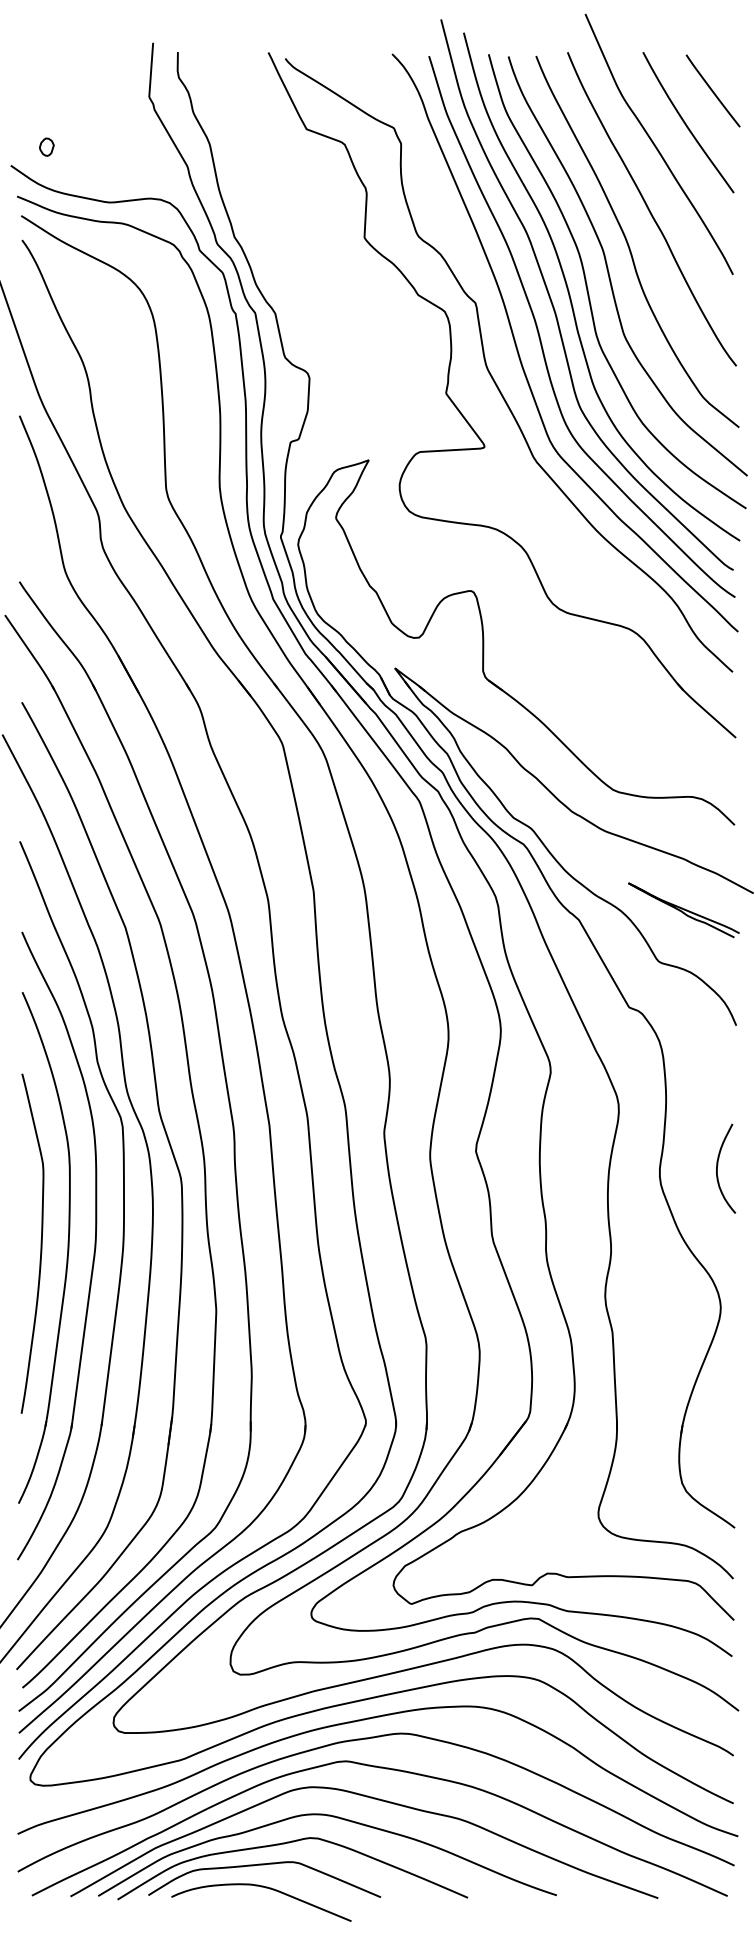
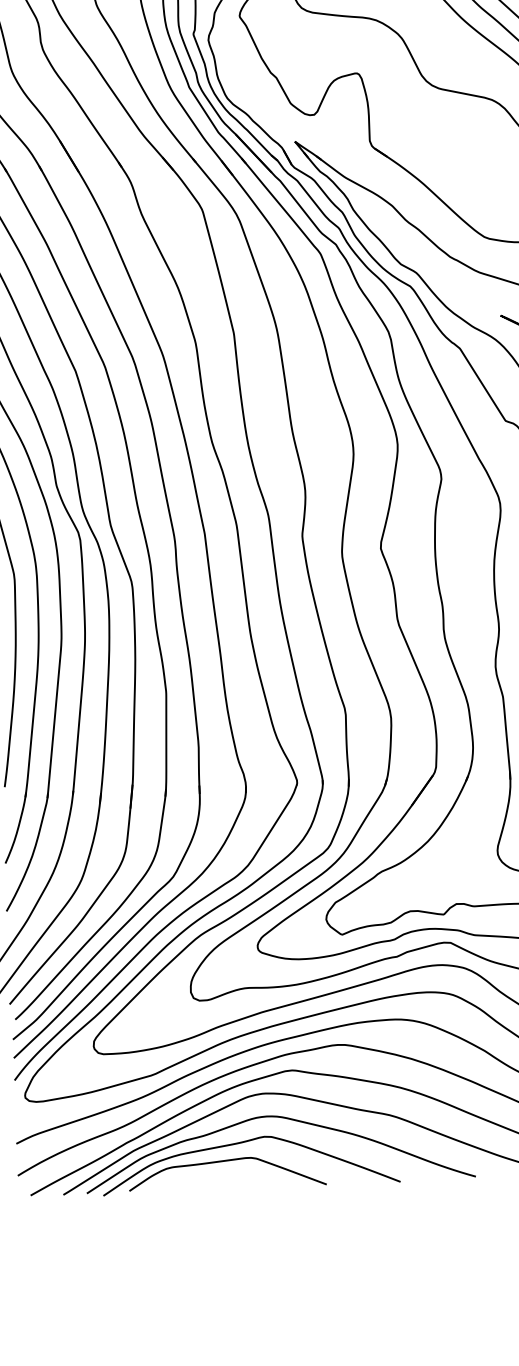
curve: (265, 1888) -> (228, 1181), removed

